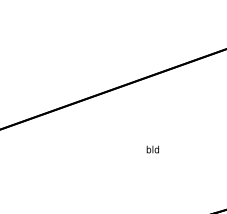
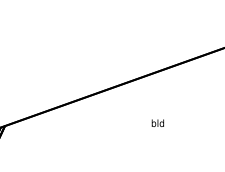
text: (152, 149) -> (157, 123), moved

